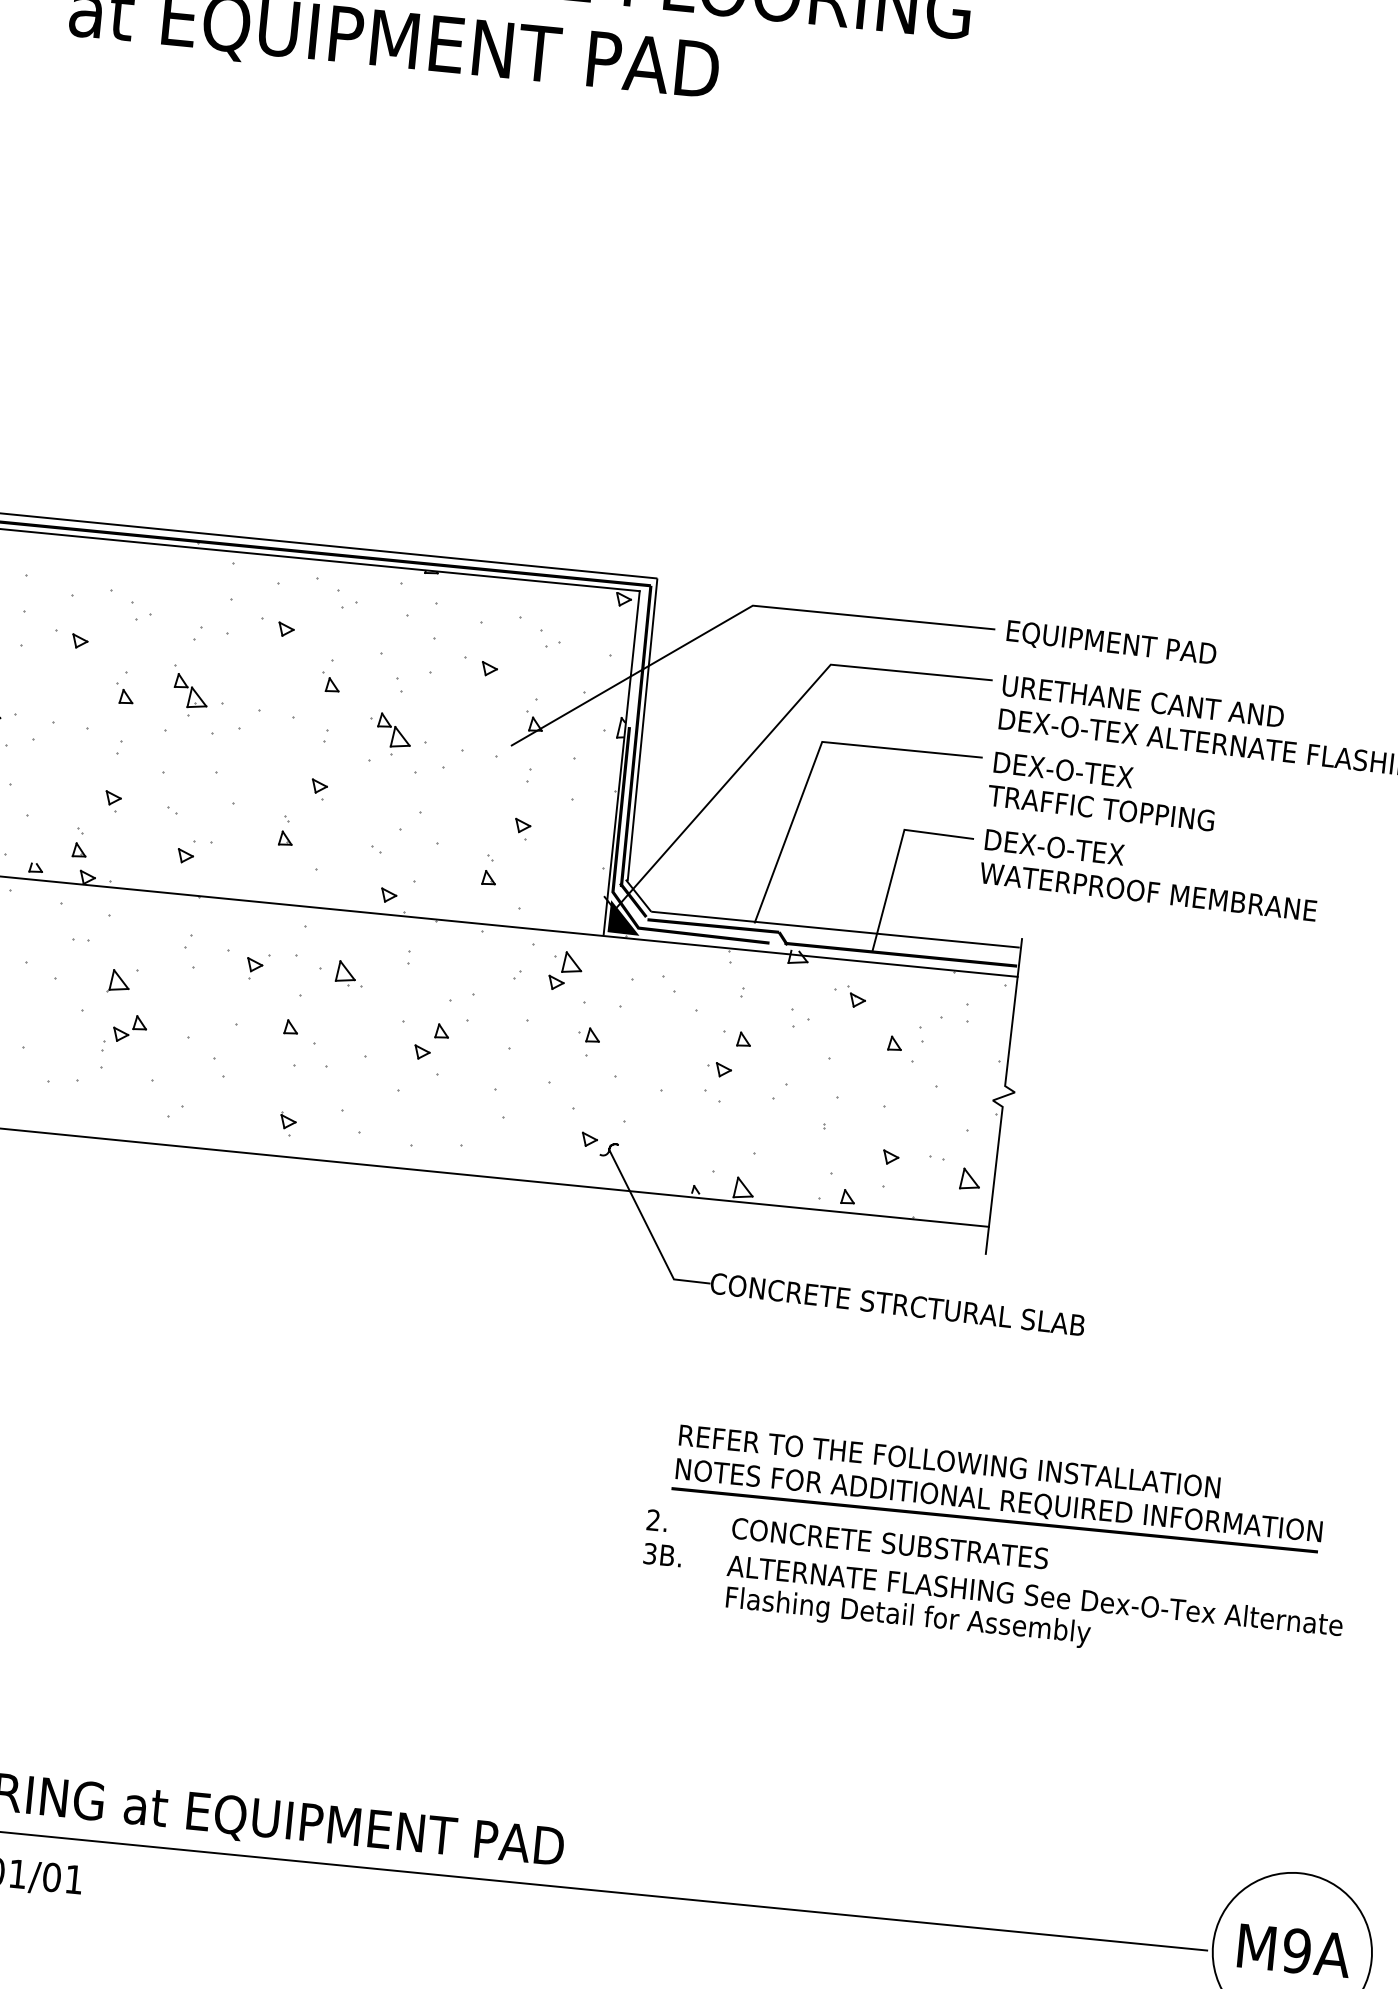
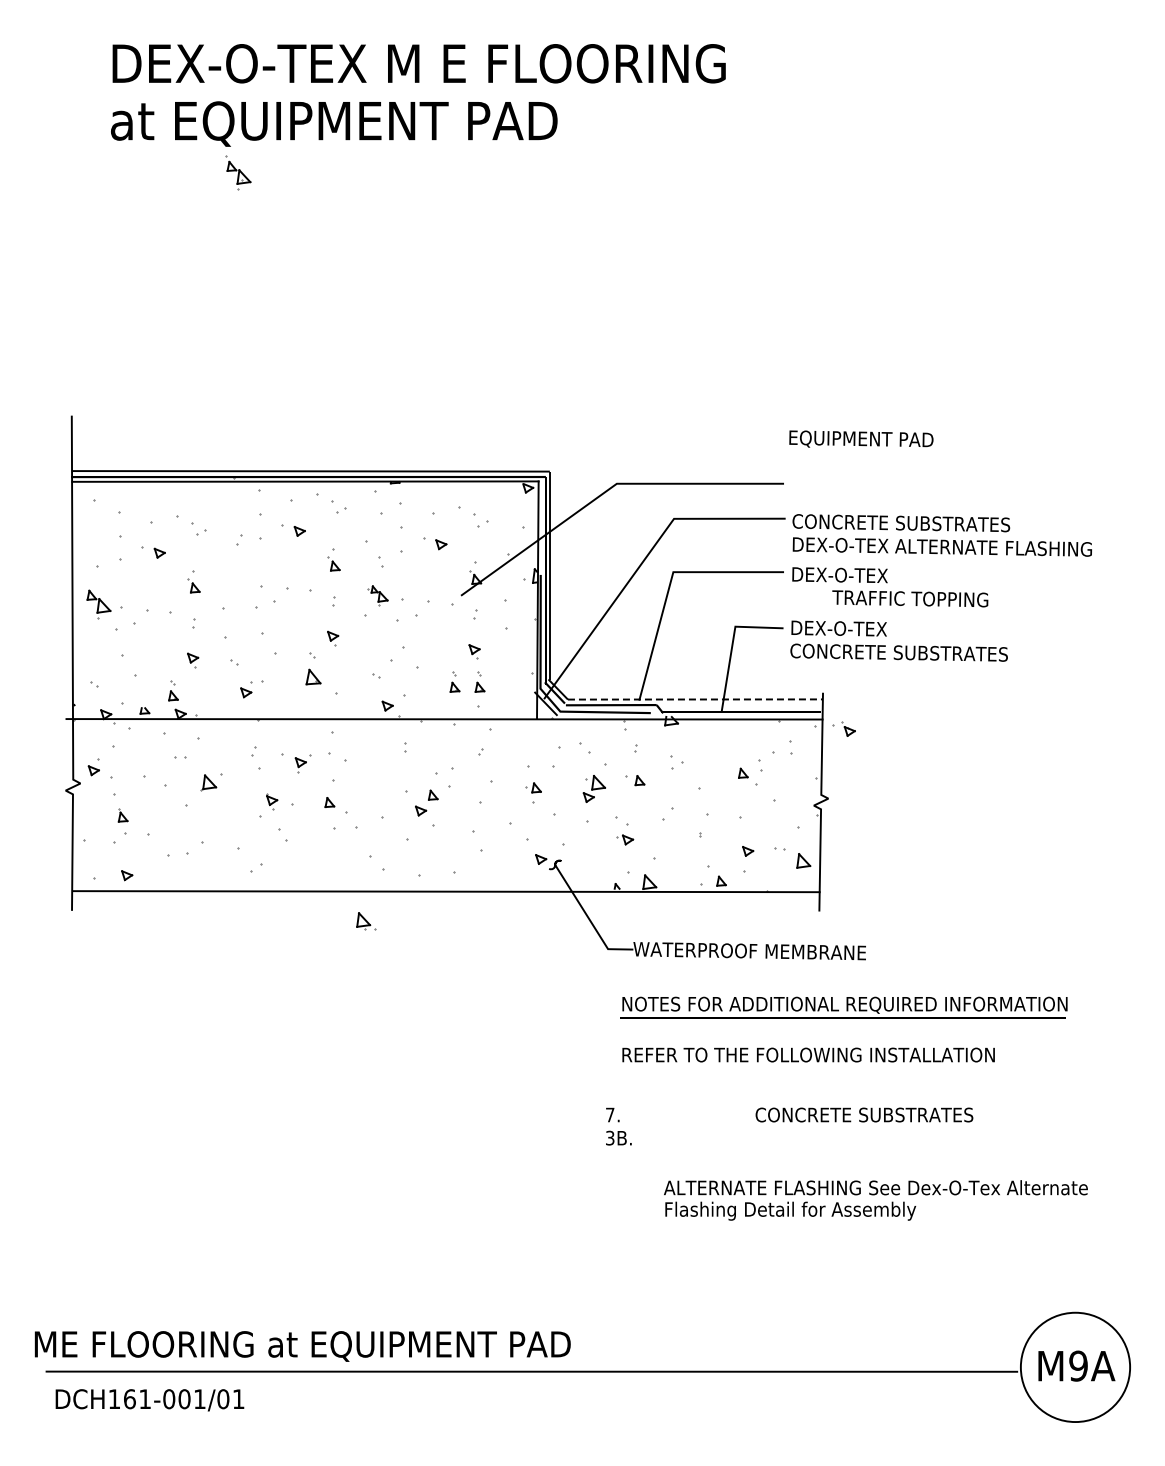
text: (1111, 641) -> (861, 438), moved
part: (190, 690) -> (238, 172), moved
text: (1160, 703) -> (901, 523), URETHANE CANT AND -> CONCRETE SUBSTRATES
part: (389, 733) -> (377, 595), size x0.7
text: (1101, 807) -> (910, 598), moved
part: (286, 830) -> (313, 668), size x1.6
part: (525, 872) -> (479, 681), added
text: (1148, 891) -> (906, 652), WATERPROOF MEMBRANE -> CONCRETE SUBSTRATES
fill: (625, 917) -> (550, 705), removed
line: (836, 929) -> (695, 699), solid -> dashed
part: (564, 970) -> (593, 788), moved
part: (350, 974) -> (366, 921), moved
part: (848, 995) -> (843, 728), moved
part: (124, 1034) -> (216, 818), removed
part: (720, 1069) -> (625, 839), moved
part: (288, 1123) -> (272, 801), moved
text: (897, 1303) -> (762, 950), CONCRETE STRCTURAL SLAB -> WATERPROOF MEMBRANE
text: (996, 1504) -> (843, 1007), moved
text: (653, 1519) -> (610, 1114), 2. -> 7.
text: (890, 1542) -> (864, 1114), moved
text: (1032, 1613) -> (875, 1200), moved

